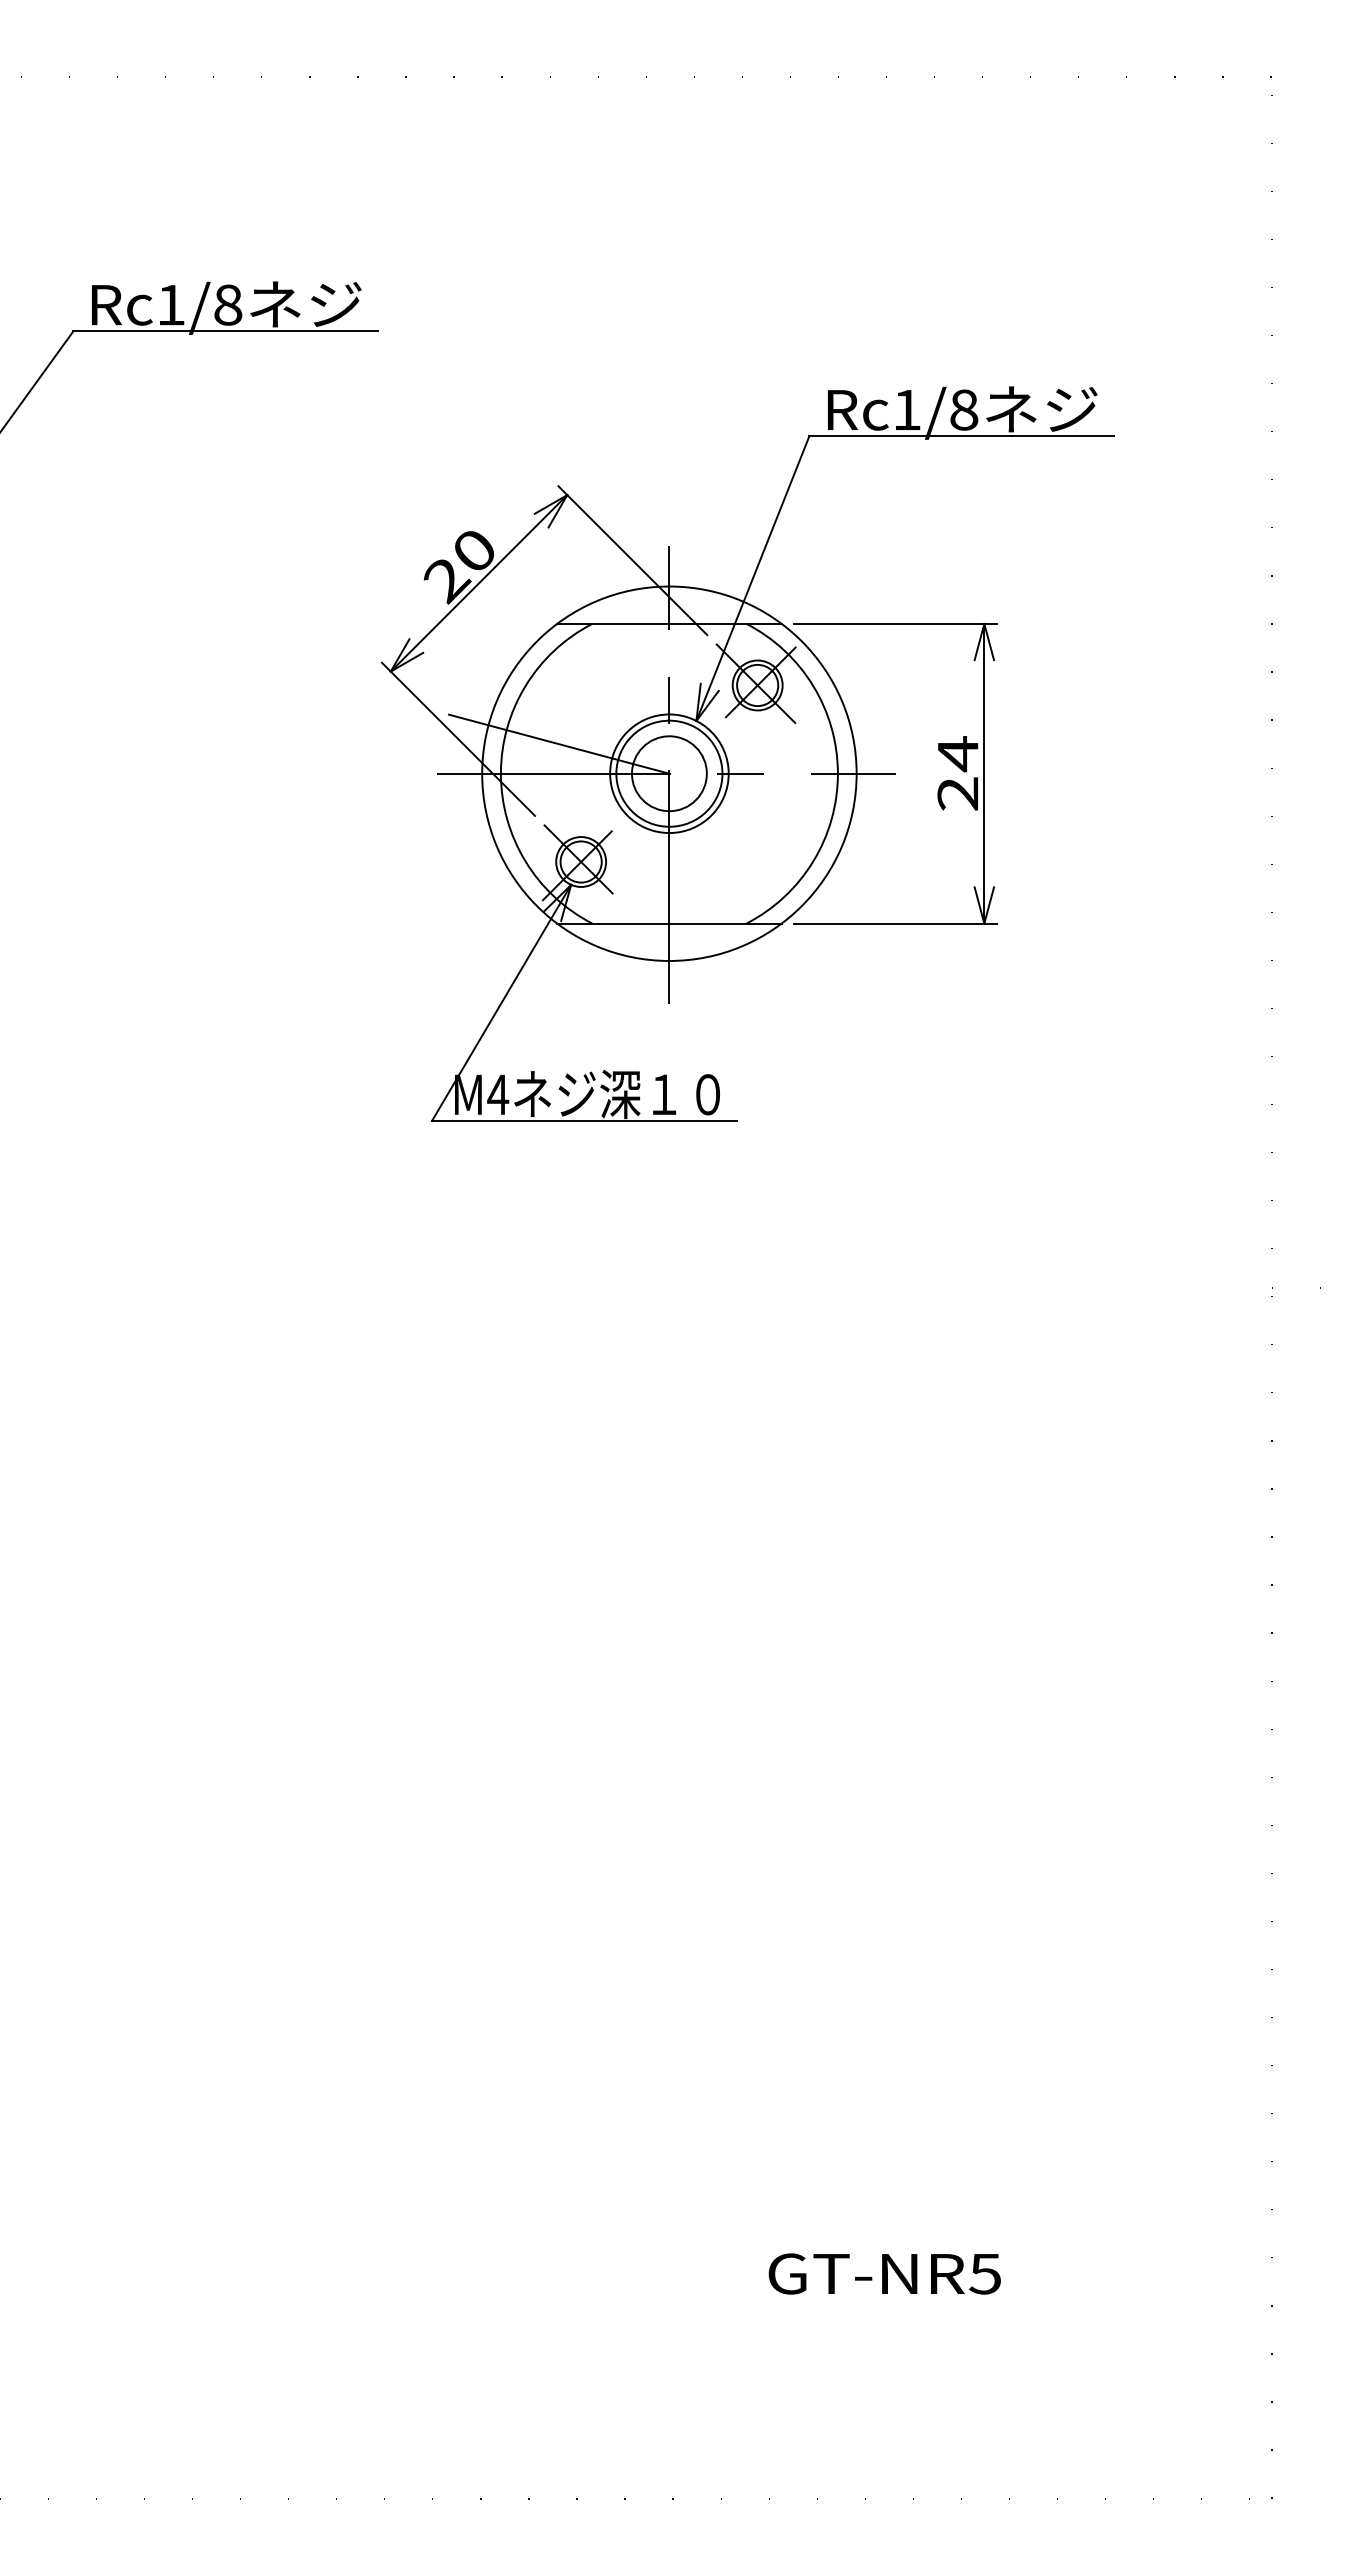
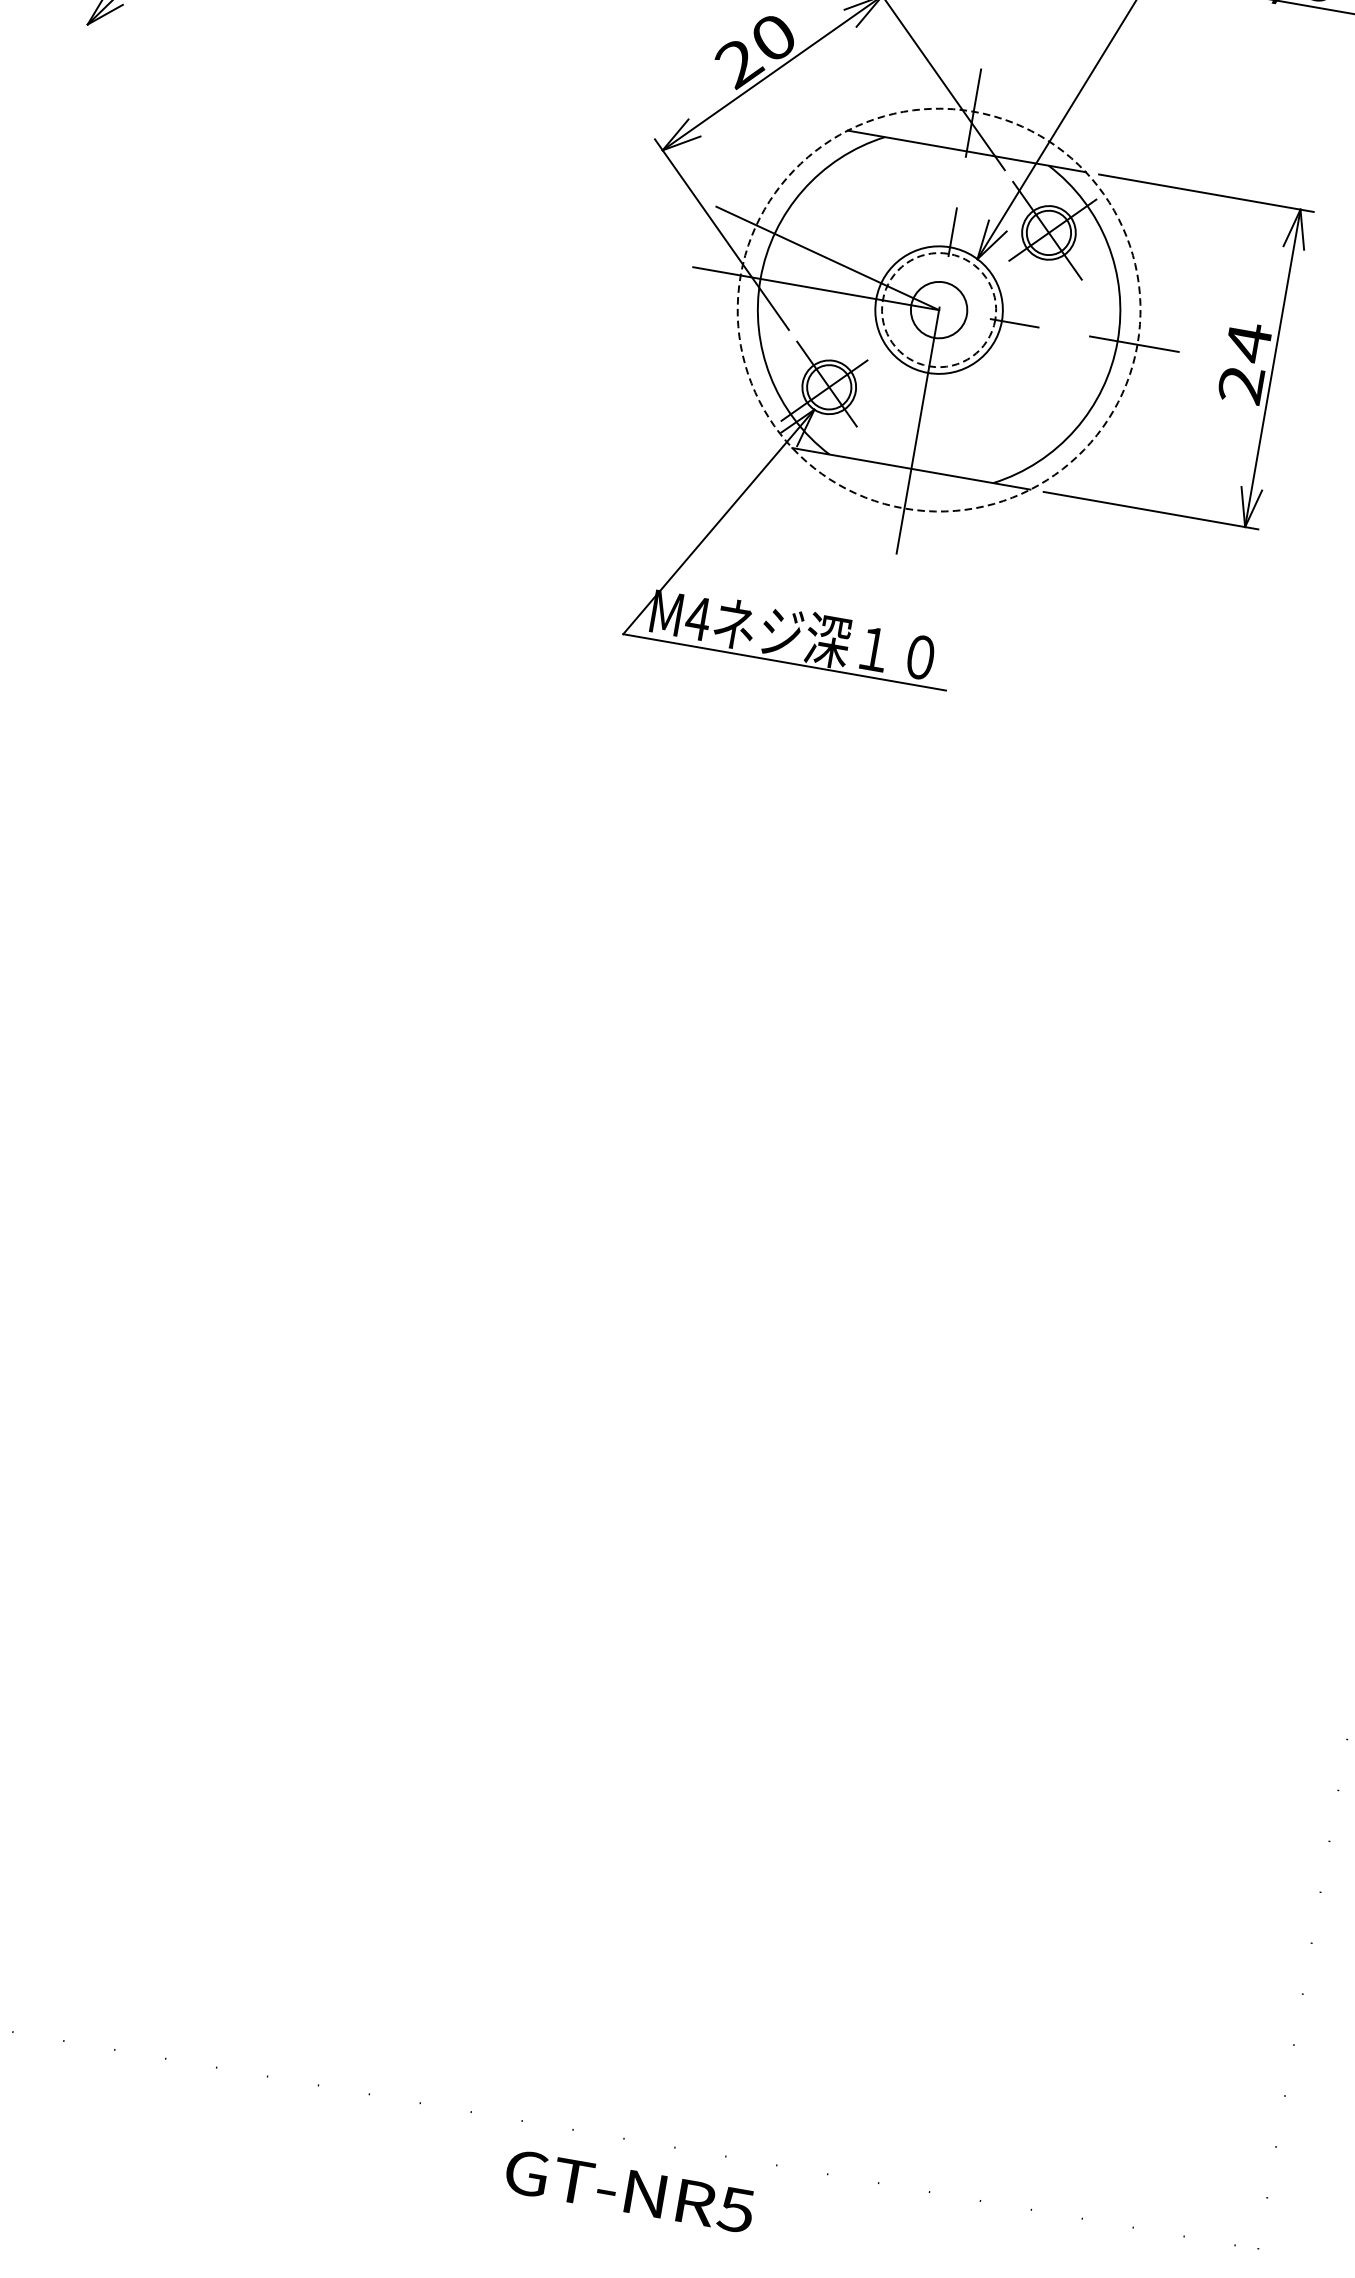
circle: (668, 773) -> (938, 309), size x0.7
circle: (669, 773) -> (939, 309), solid -> dashed
circle: (669, 773) -> (939, 309), solid -> dashed
text: (884, 2273) -> (629, 2190), moved

